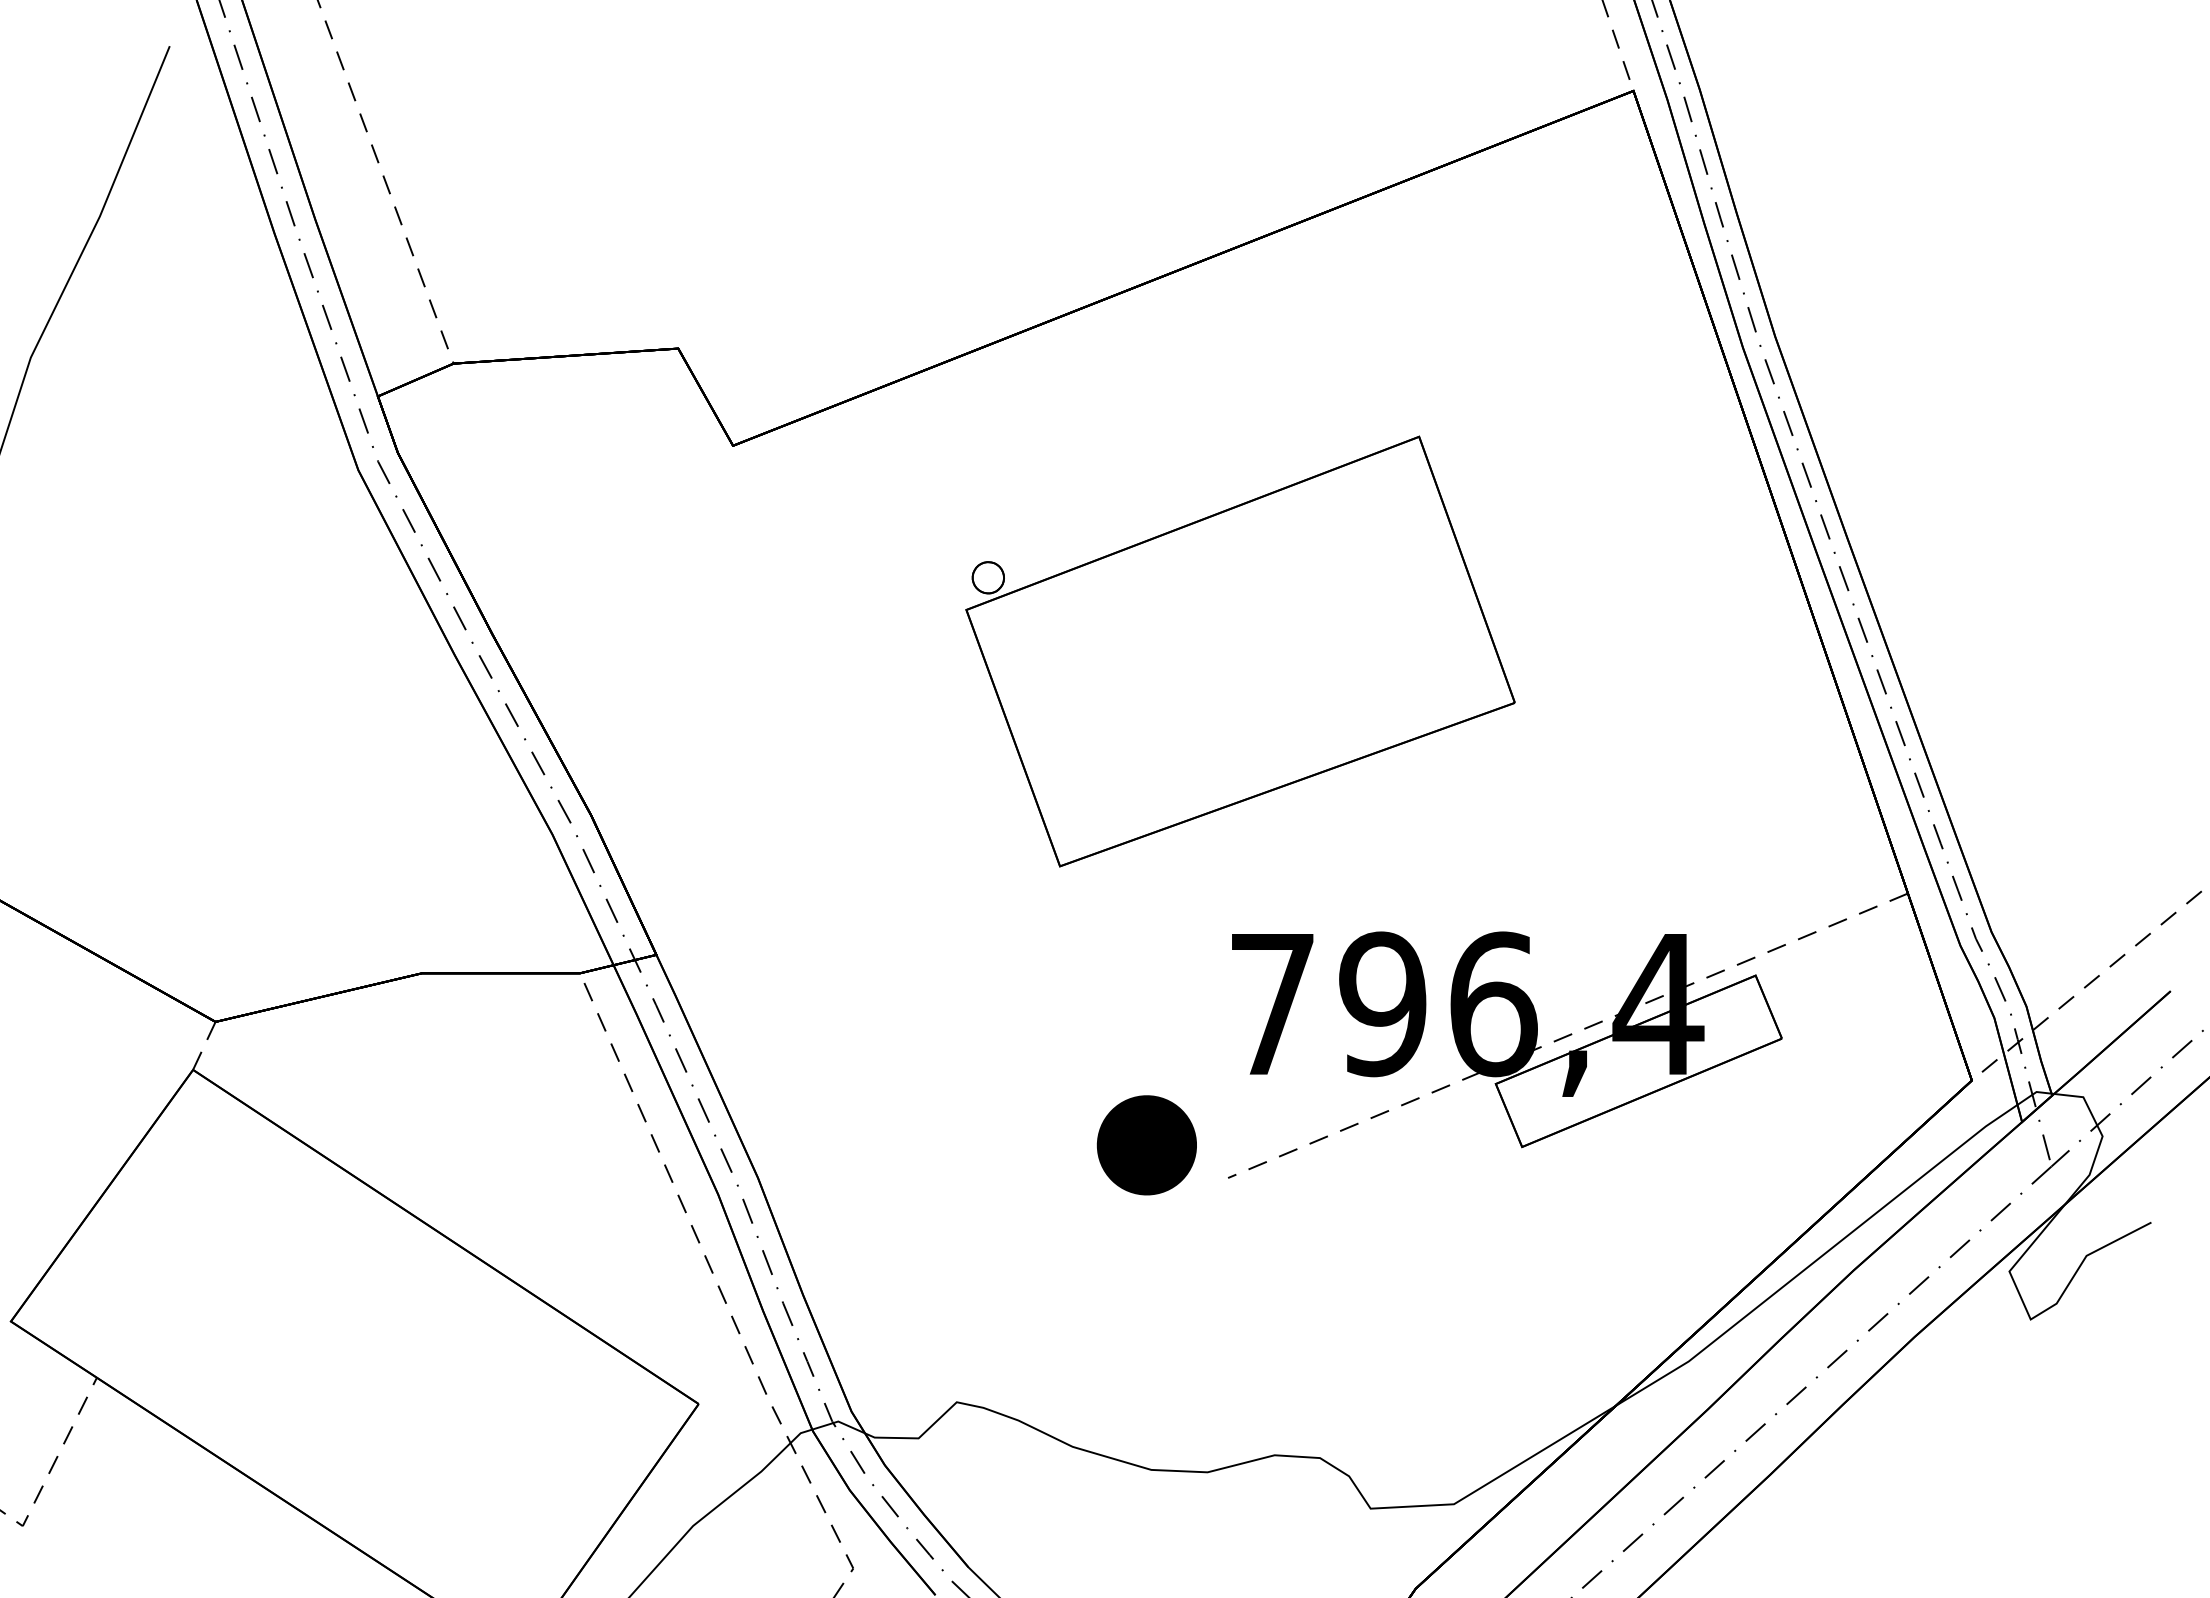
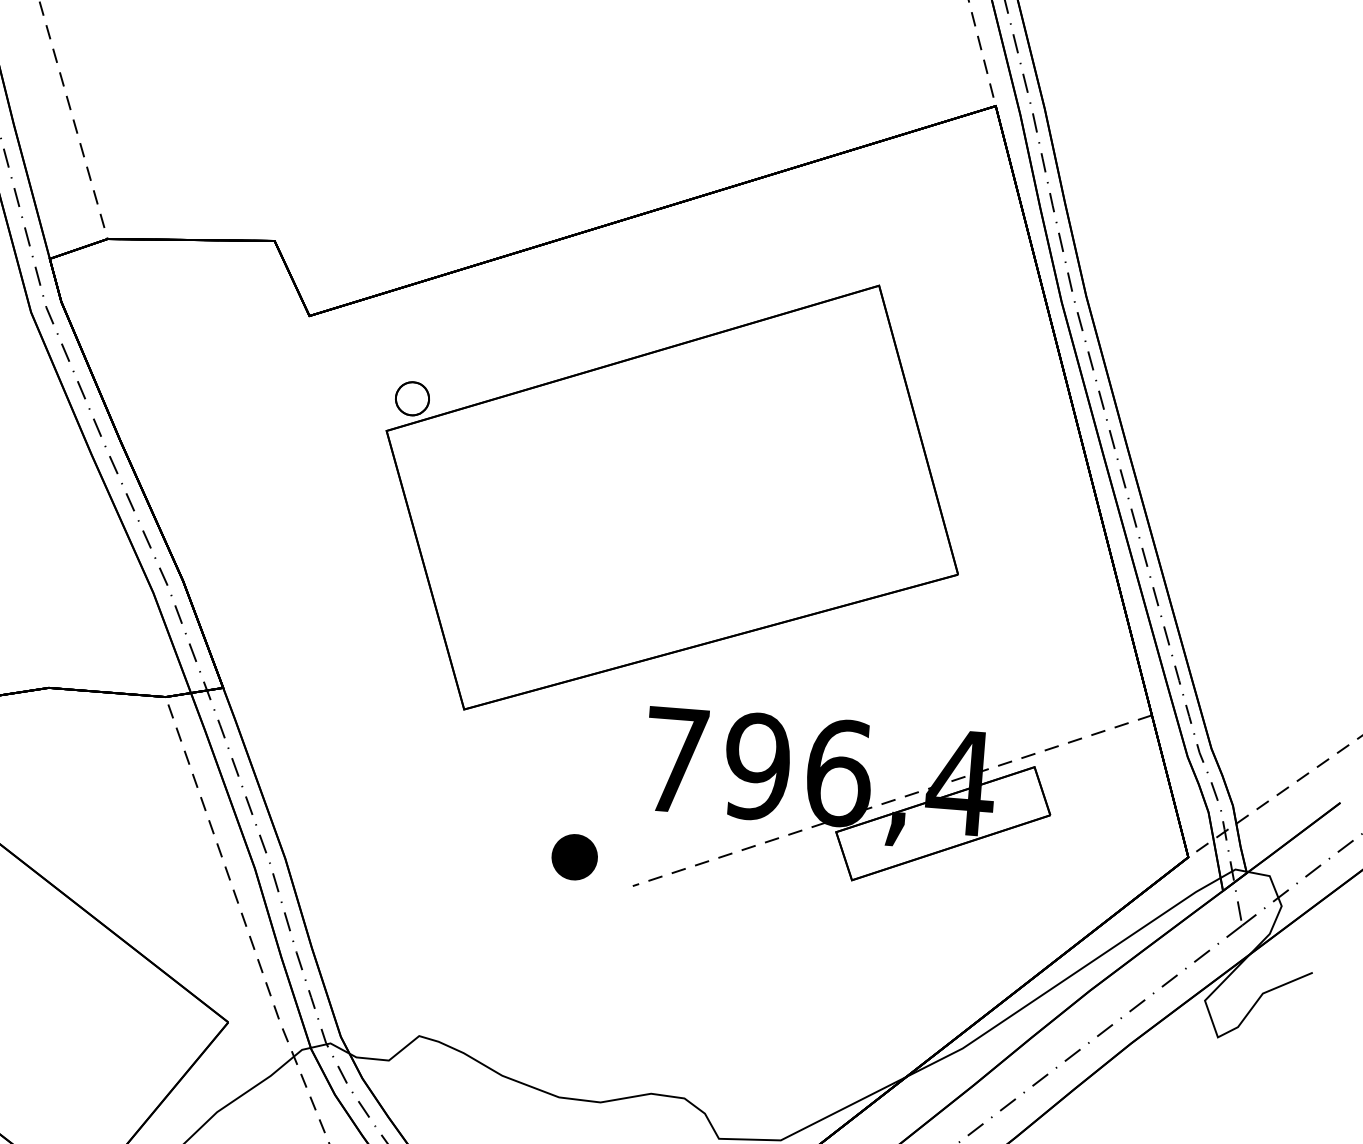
part: (1240, 651) -> (672, 497), size x1.43
part: (1146, 1145) -> (574, 857), size x0.62

